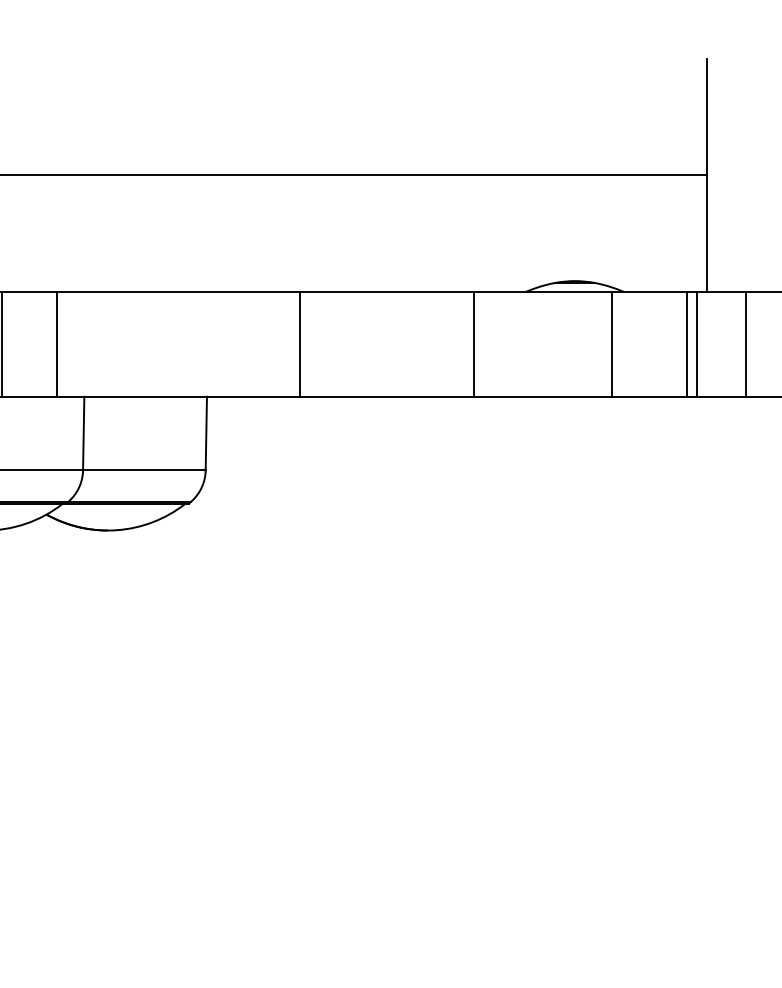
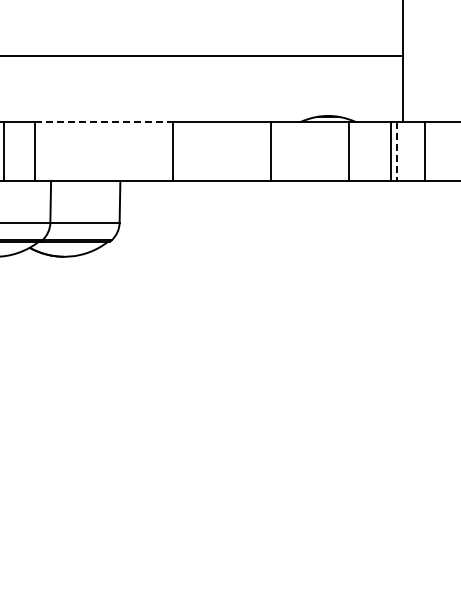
line: (178, 292) -> (104, 122), solid -> dashed
line: (697, 344) -> (397, 151), solid -> dashed

